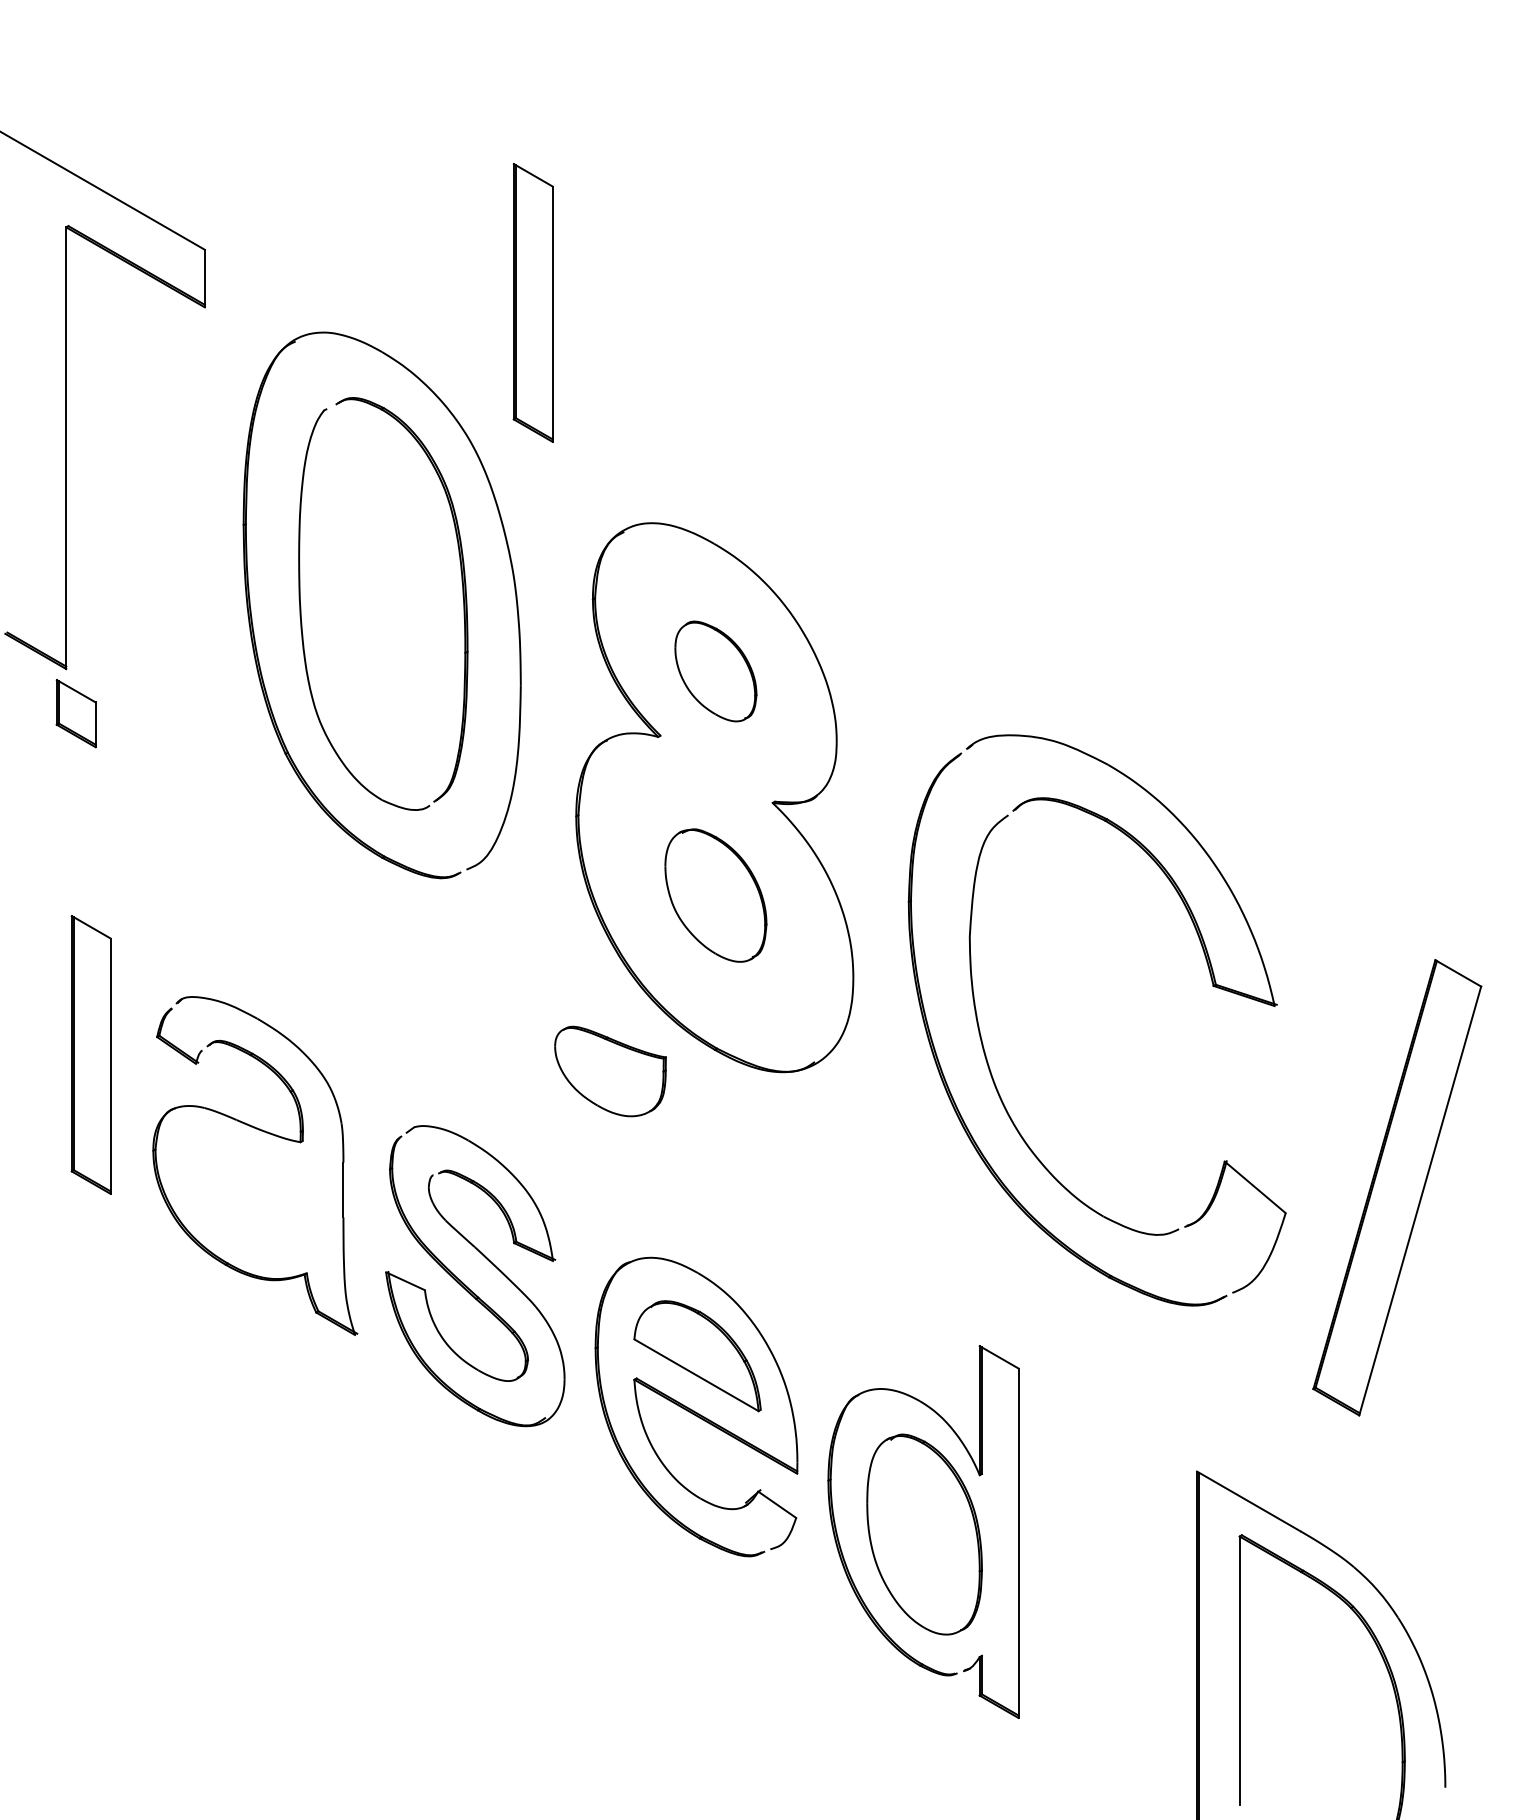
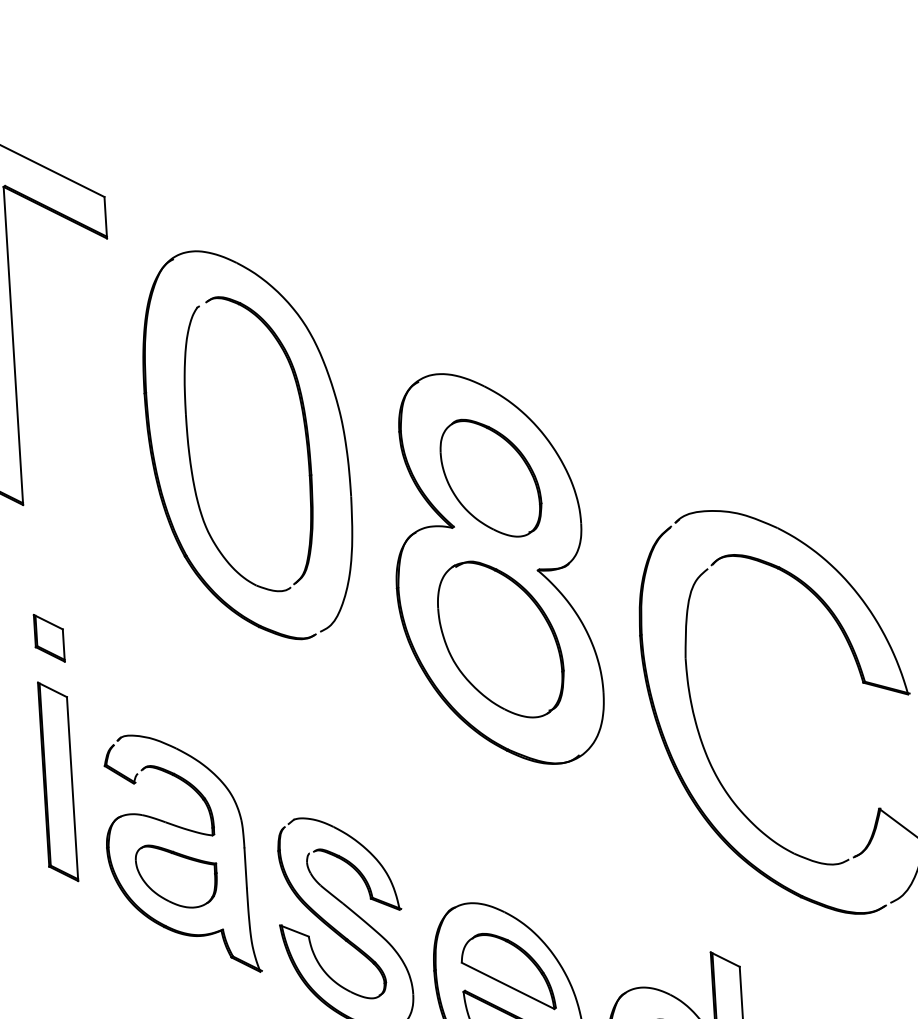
part: (532, 302) -> (342, 220), removed
part: (715, 671) -> (490, 478), size x1.67
part: (75, 713) -> (48, 638), moved
part: (715, 895) -> (500, 639), size x1.67
part: (610, 1071) -> (176, 876), moved

